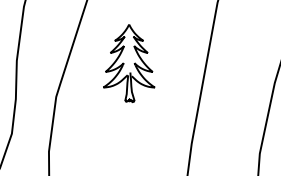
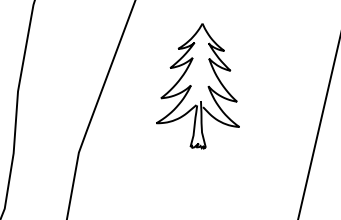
part: (129, 63) -> (200, 86), moved

